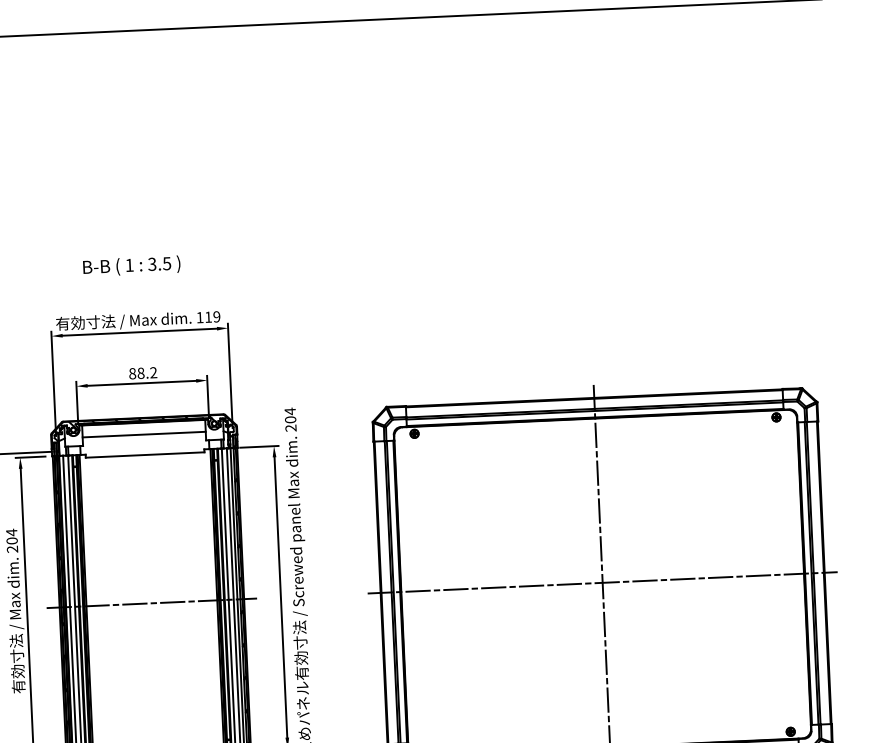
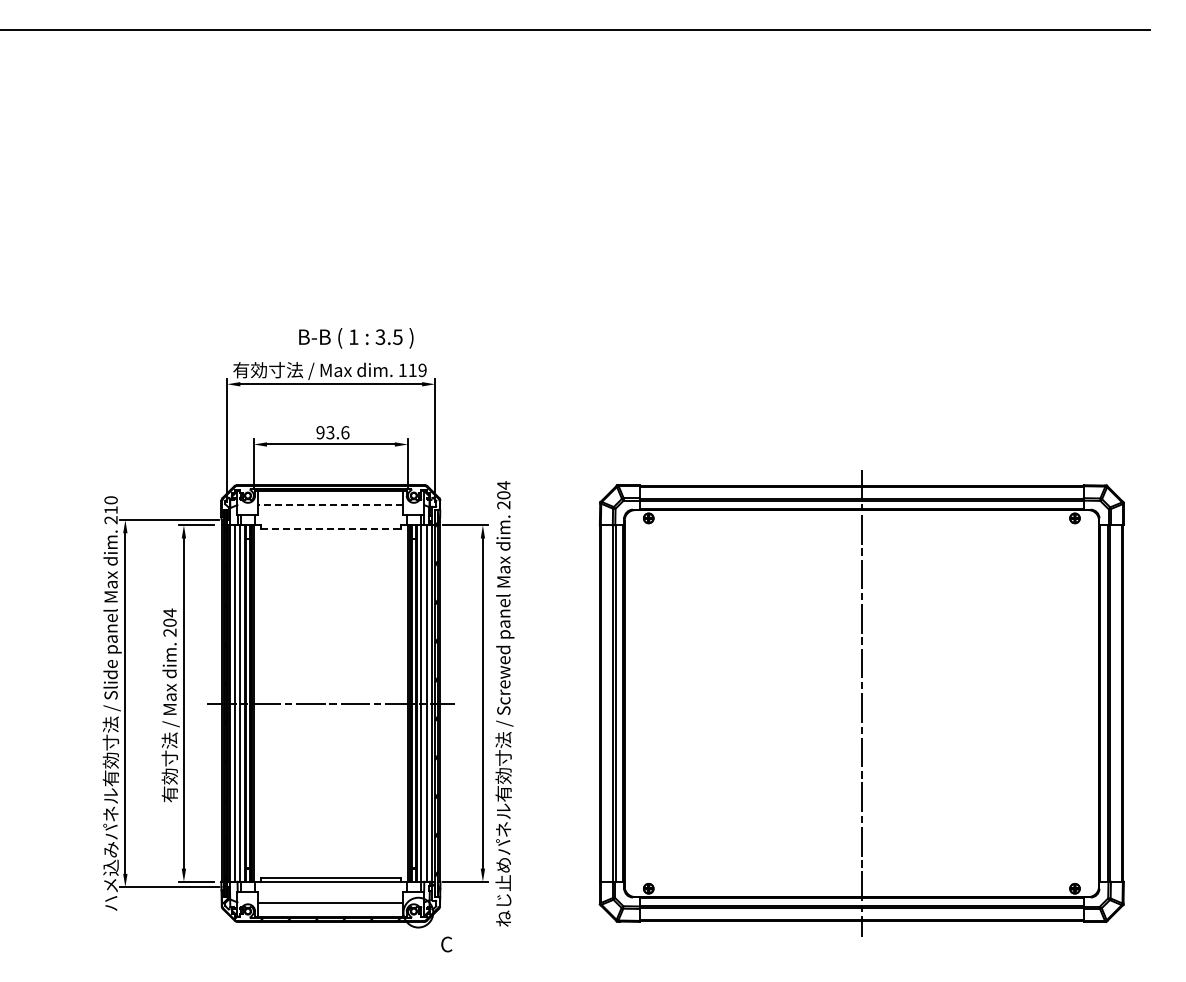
text: (131, 266) -> (356, 338), moved
text: (142, 373) -> (332, 432), 88.2 -> 93.6
hatch: (143, 430) -> (330, 499), removed
line: (143, 434) -> (330, 504), solid -> dashed
line: (144, 454) -> (330, 528), solid -> dashed
line: (602, 582) -> (861, 703), removed

